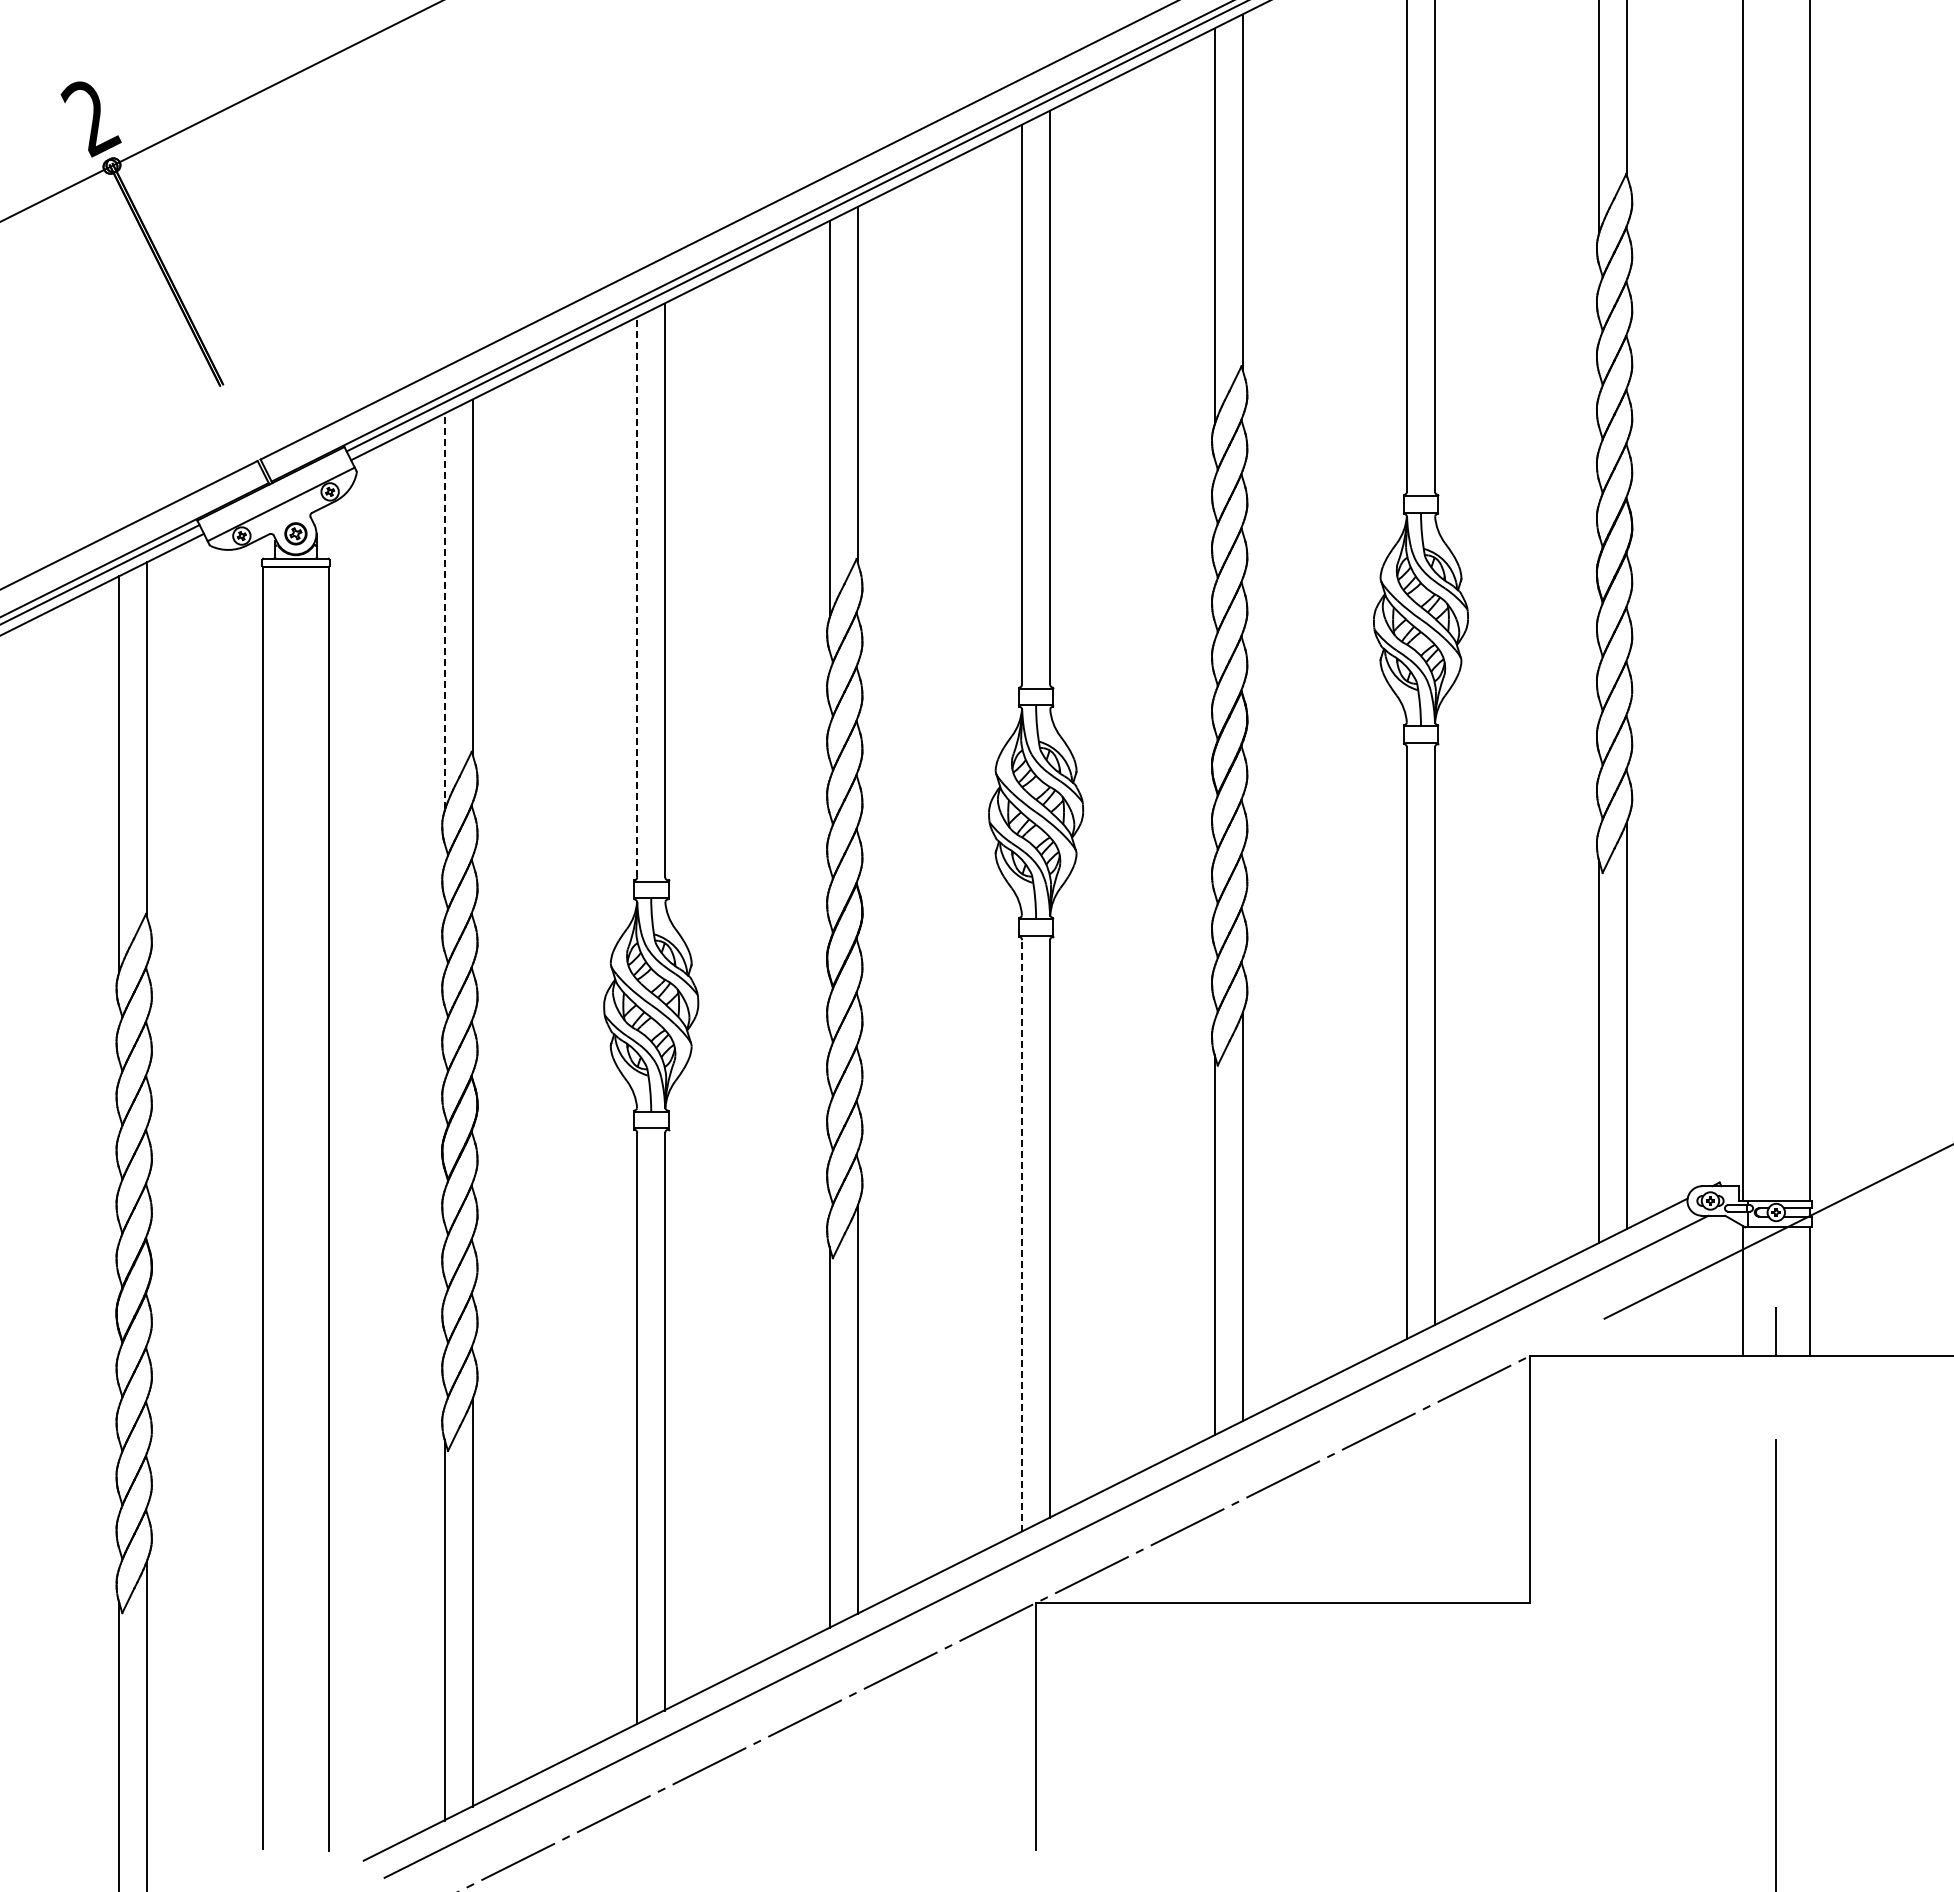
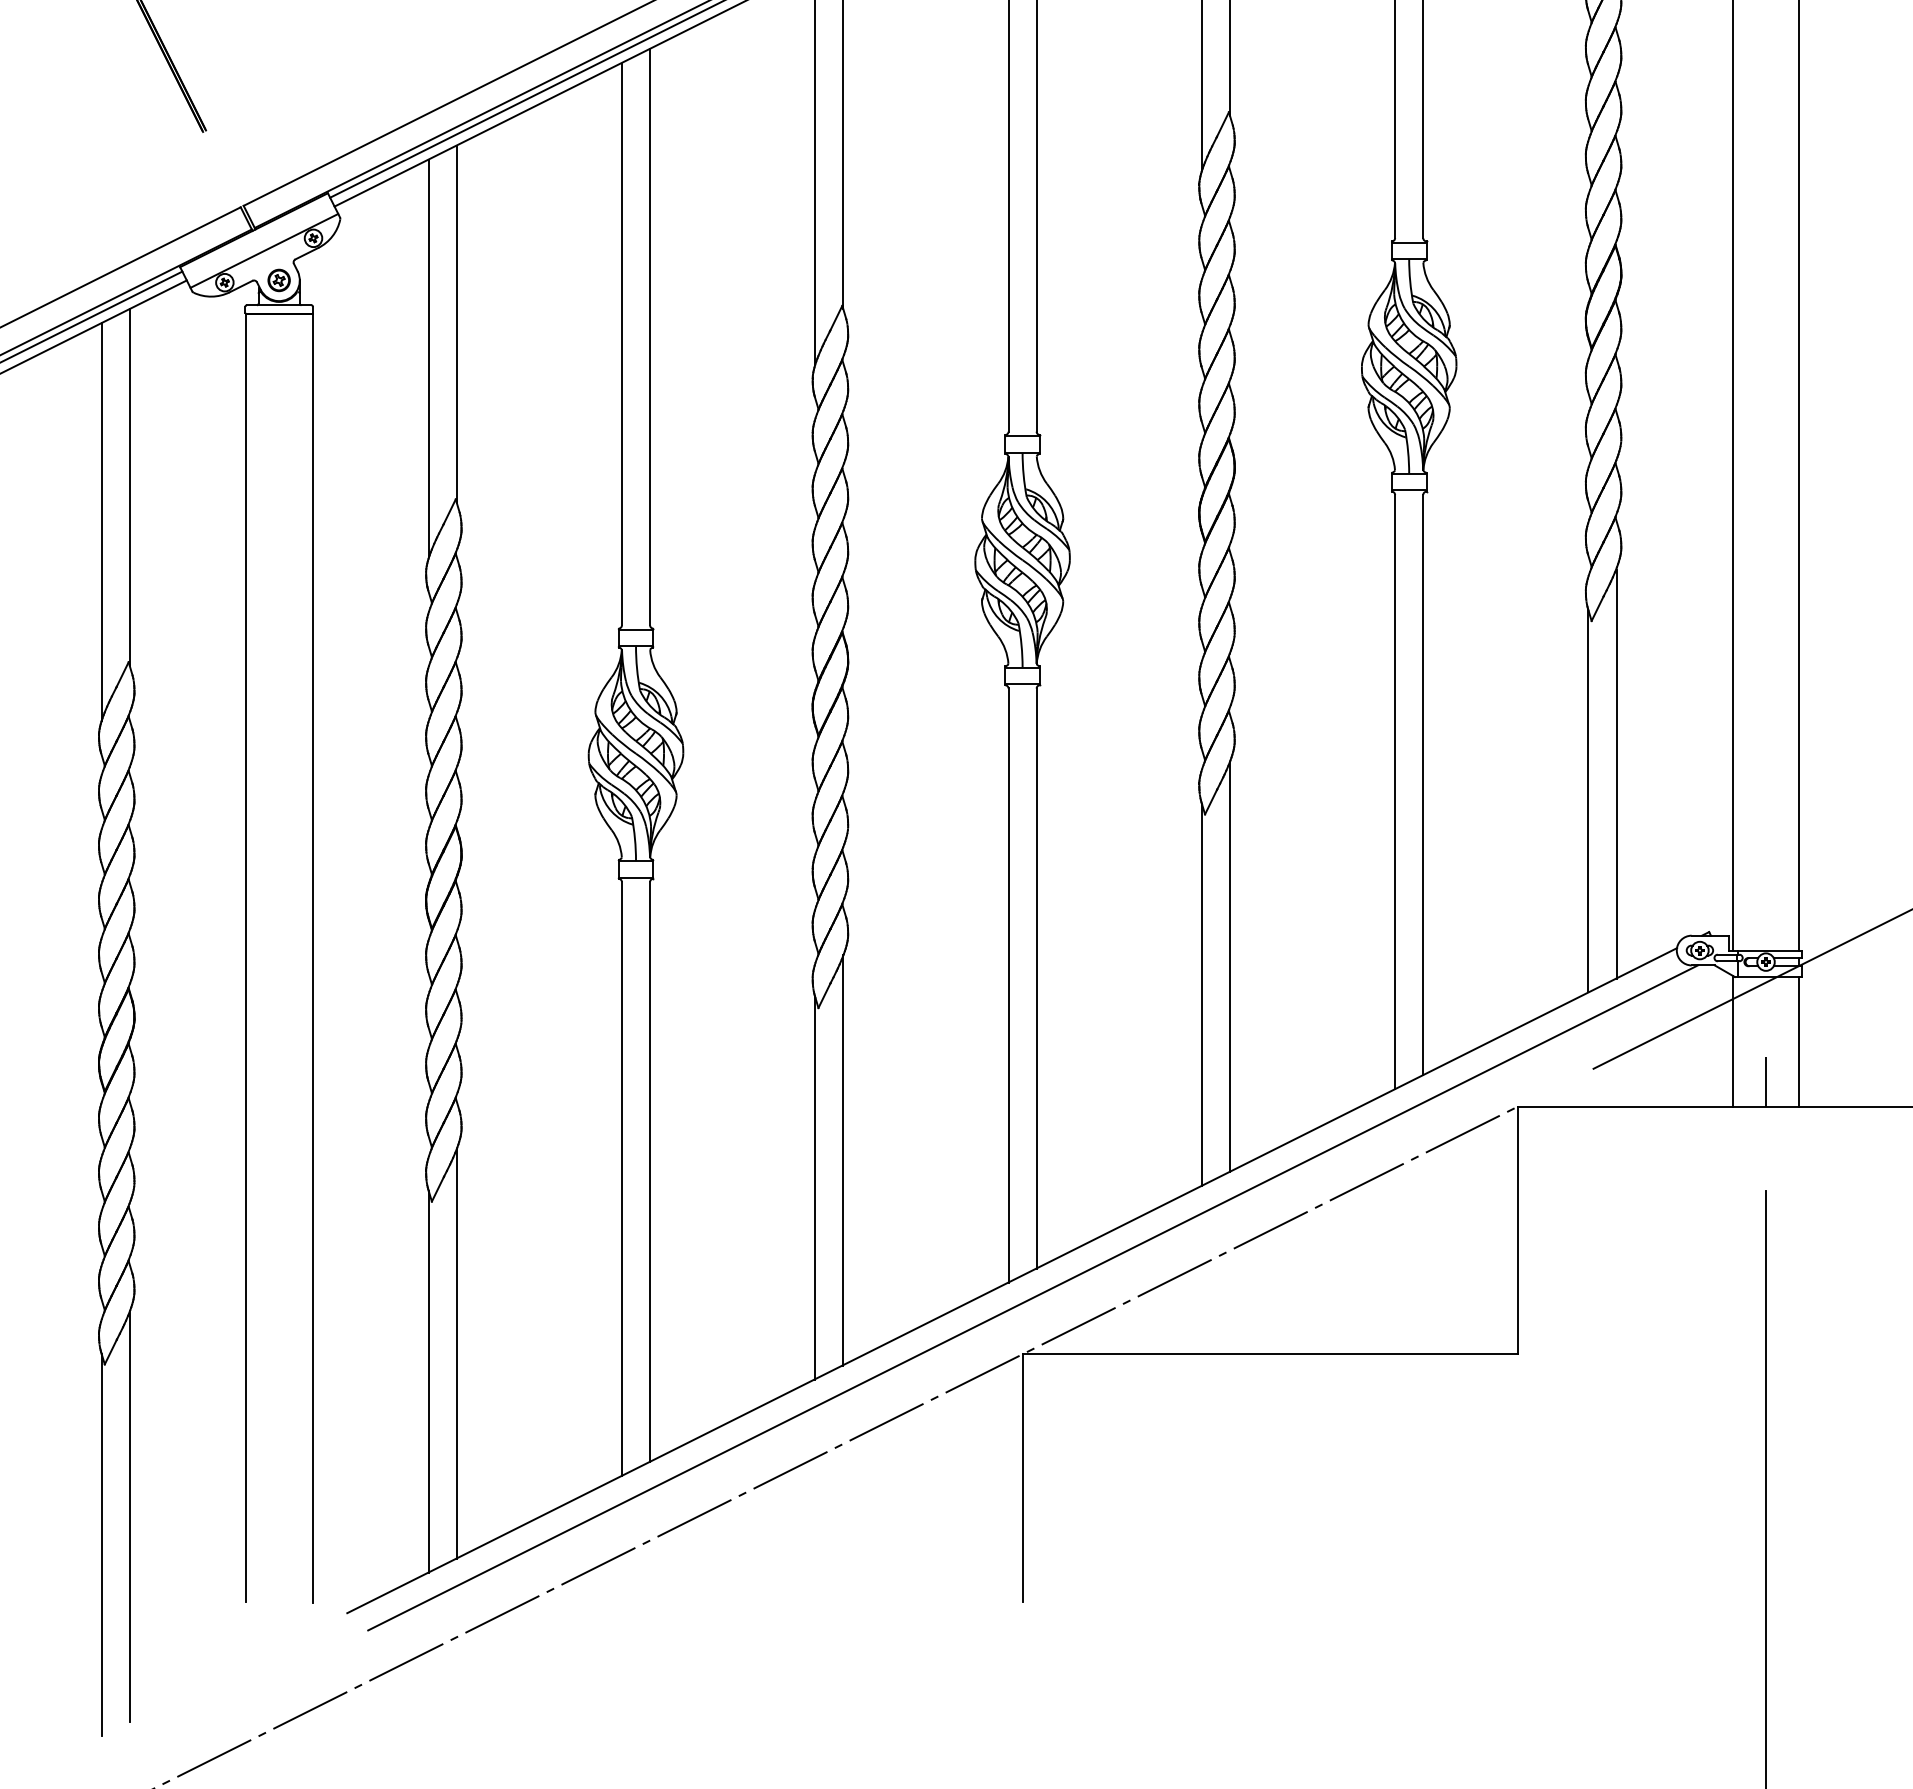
line: (637, 597) -> (622, 344), dashed -> solid
line: (444, 611) -> (428, 358), dashed -> solid
line: (1022, 1235) -> (1008, 985), dashed -> solid

